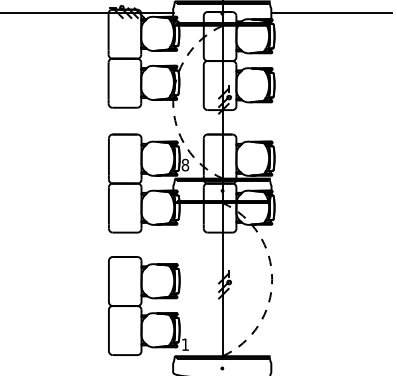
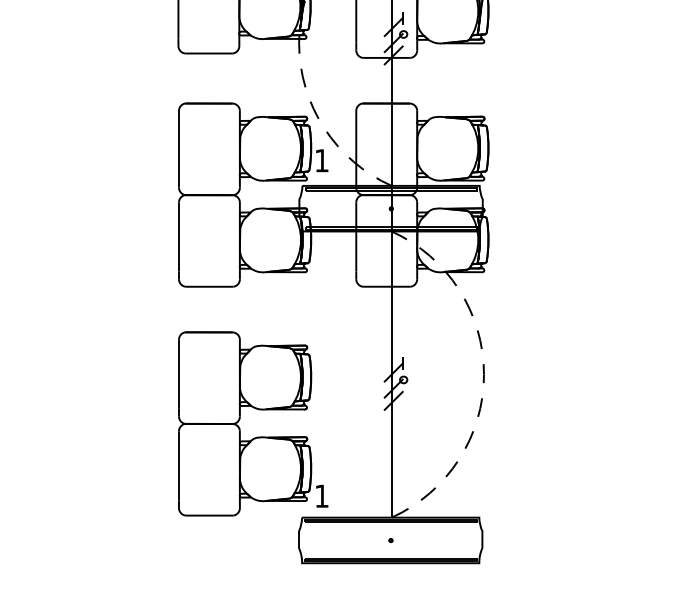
text: (185, 164) -> (322, 159), 8 -> 1

